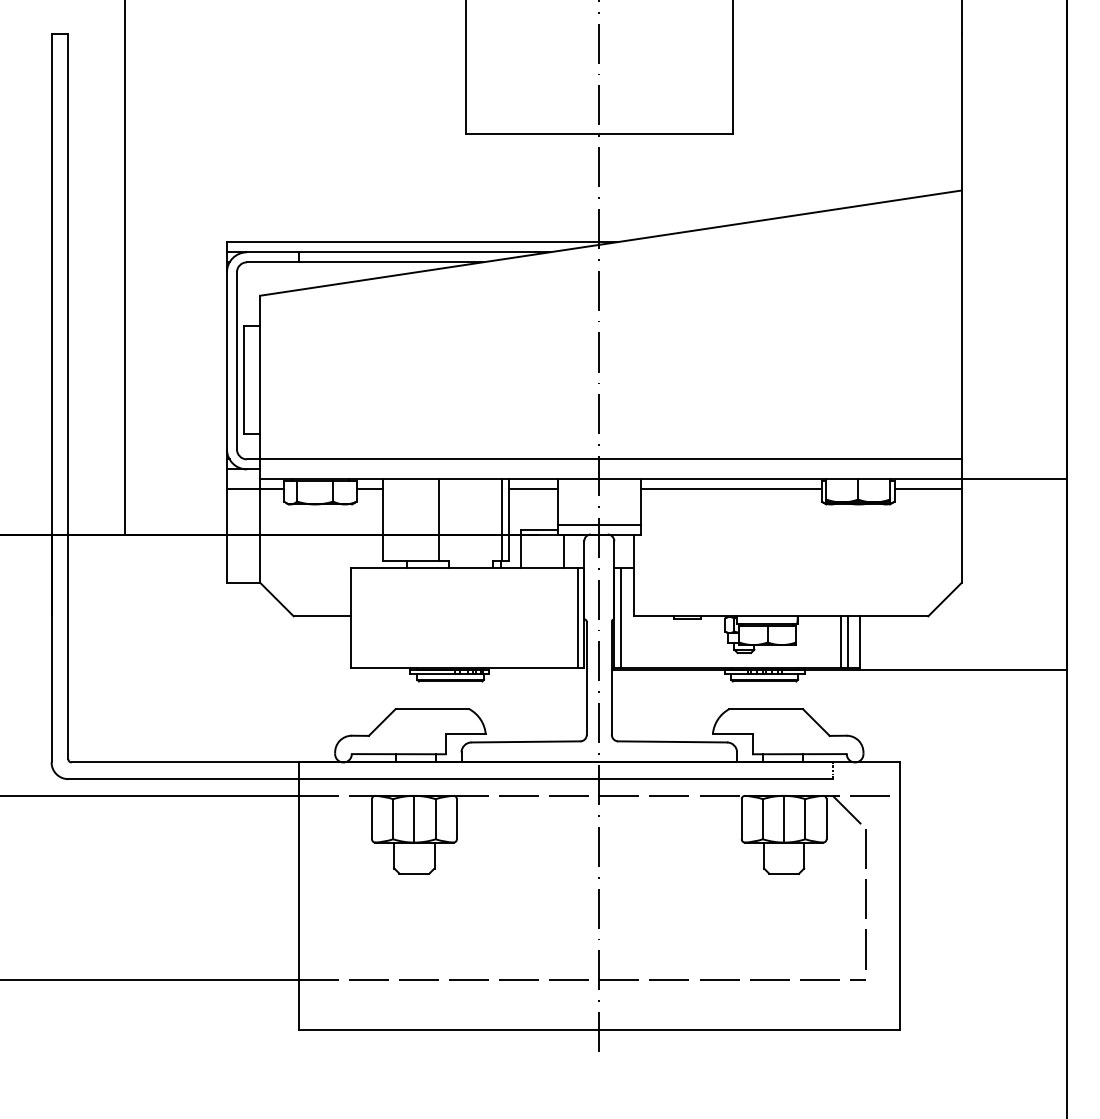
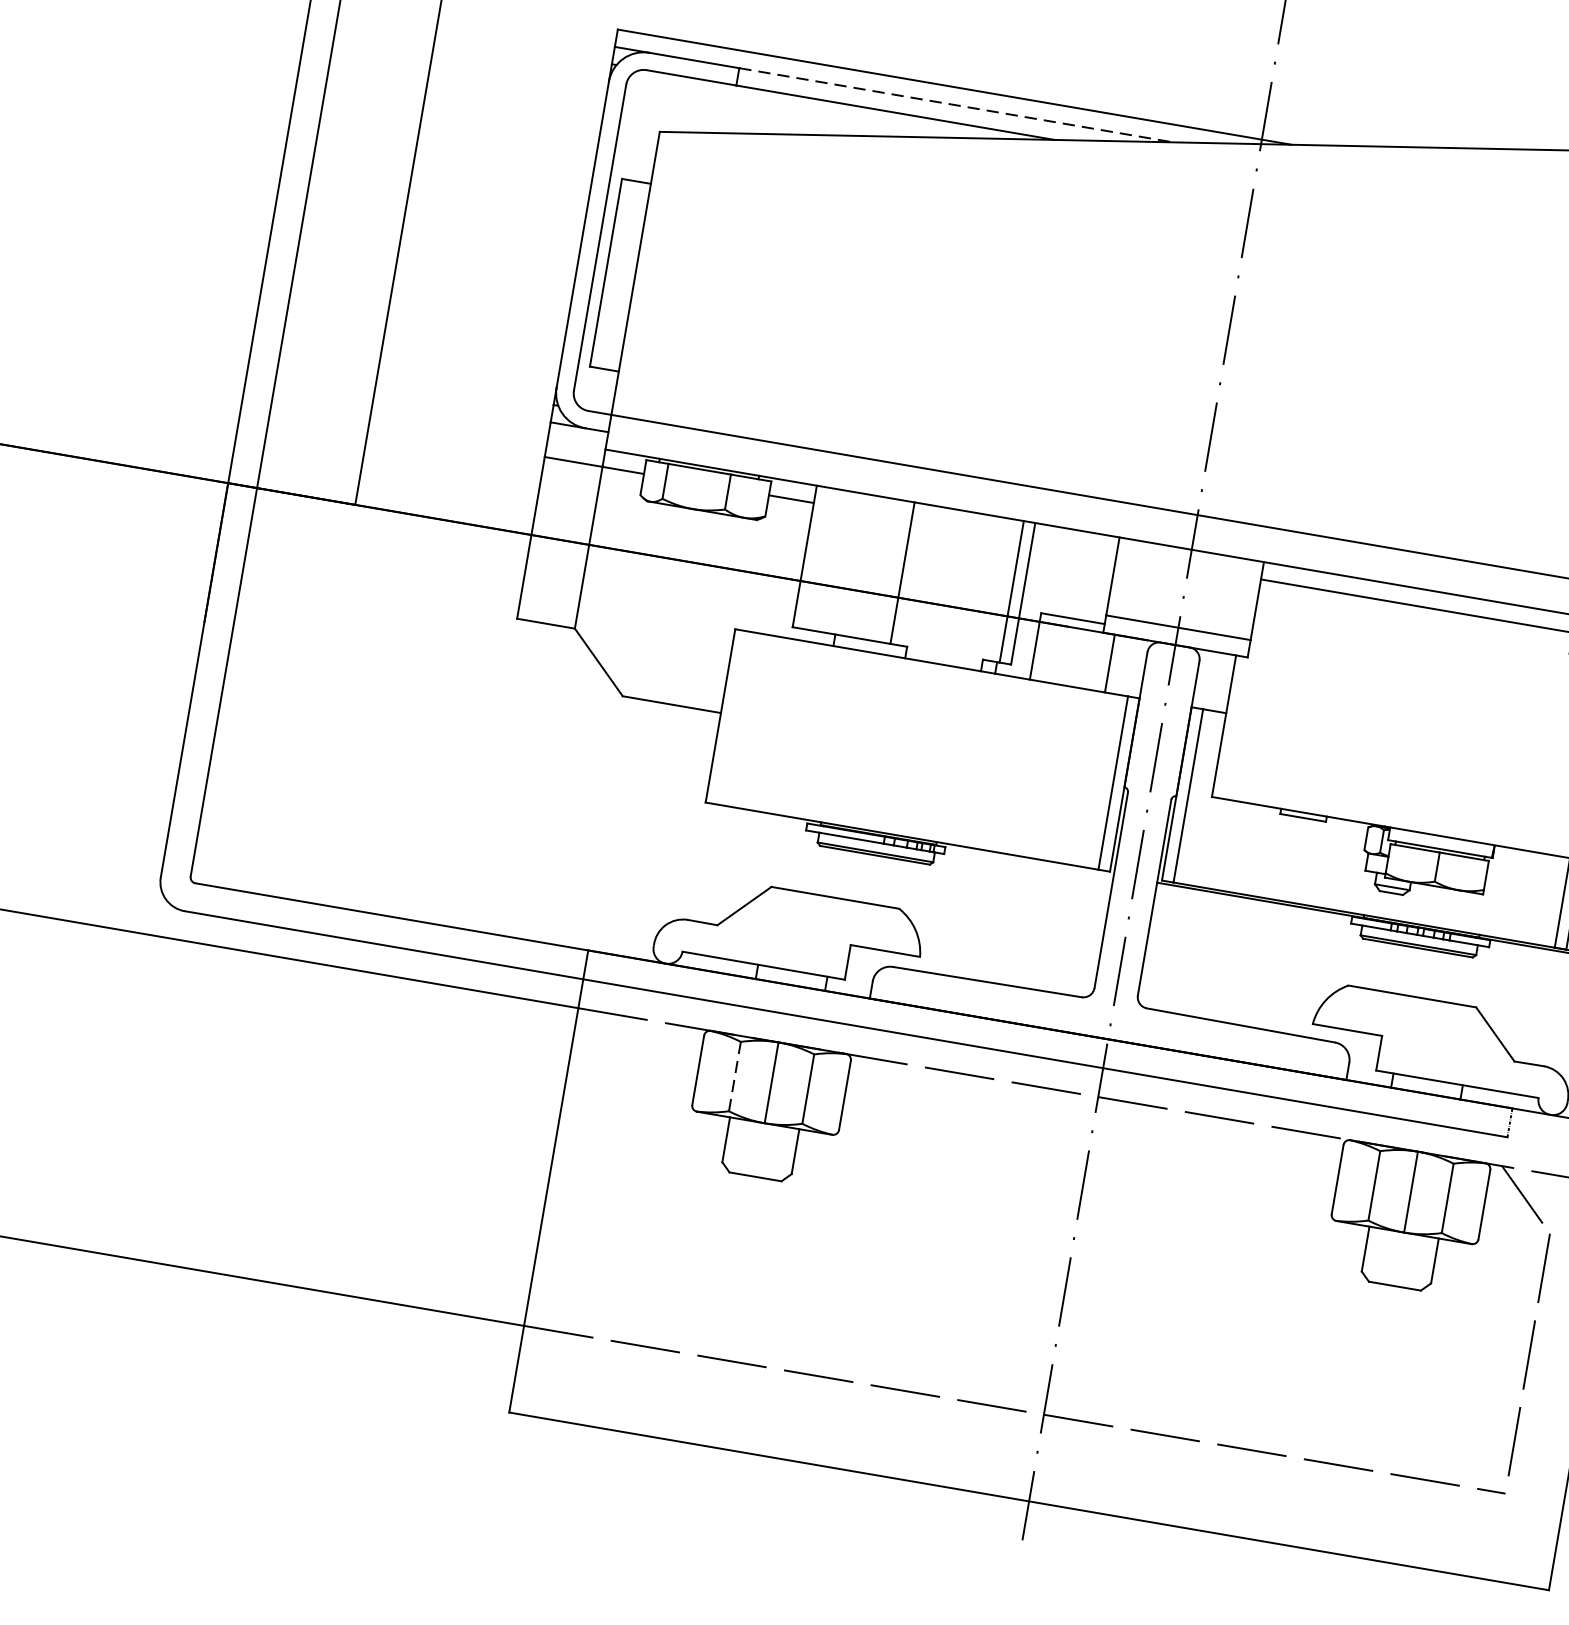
line: (424, 252) -> (956, 105), solid -> dashed
line: (532, 489) -> (1073, 547), removed
line: (393, 819) -> (735, 1077), solid -> dashed

